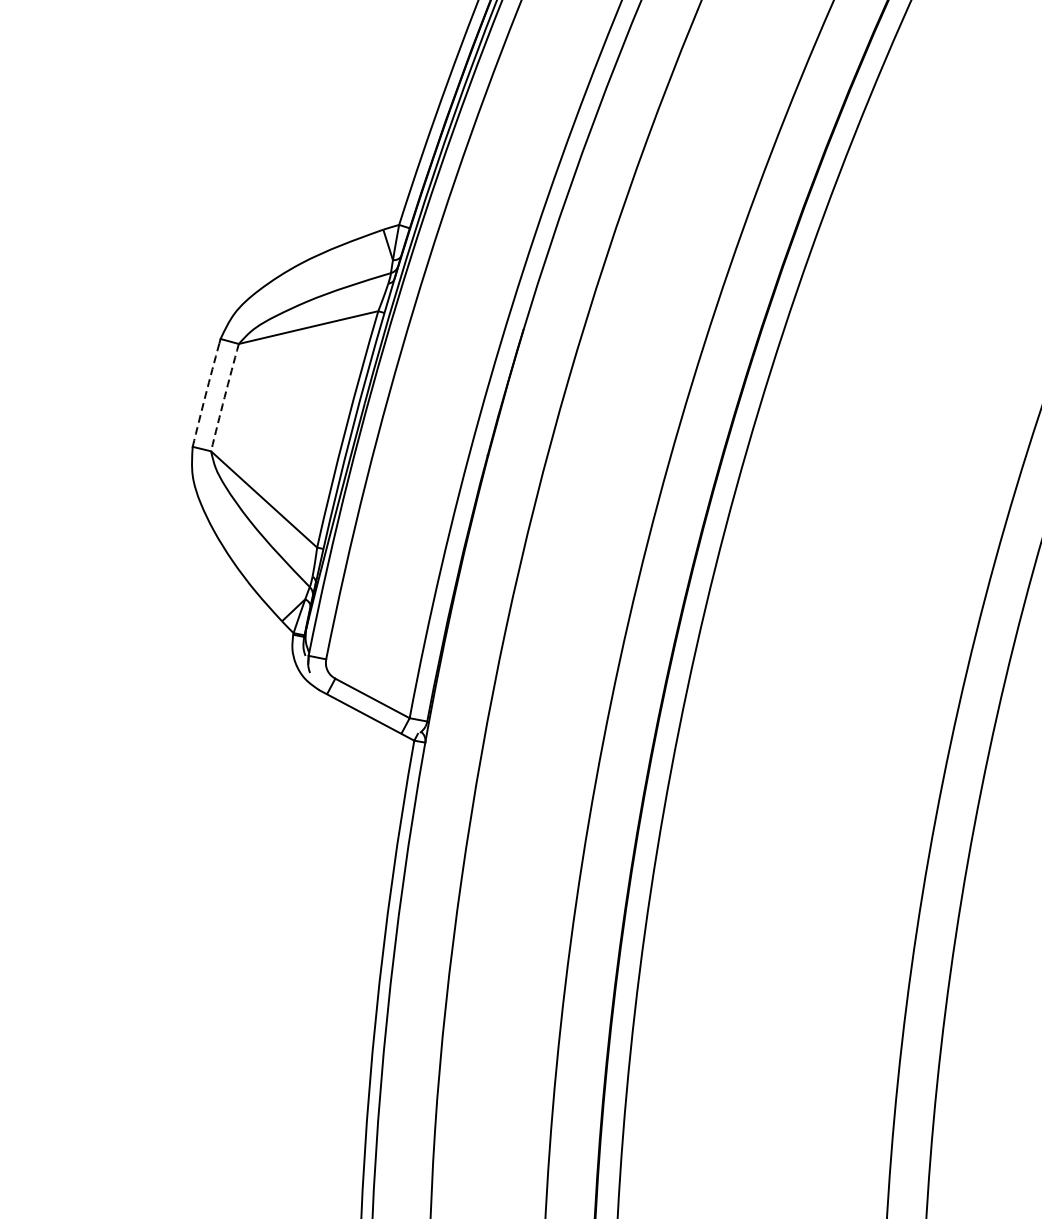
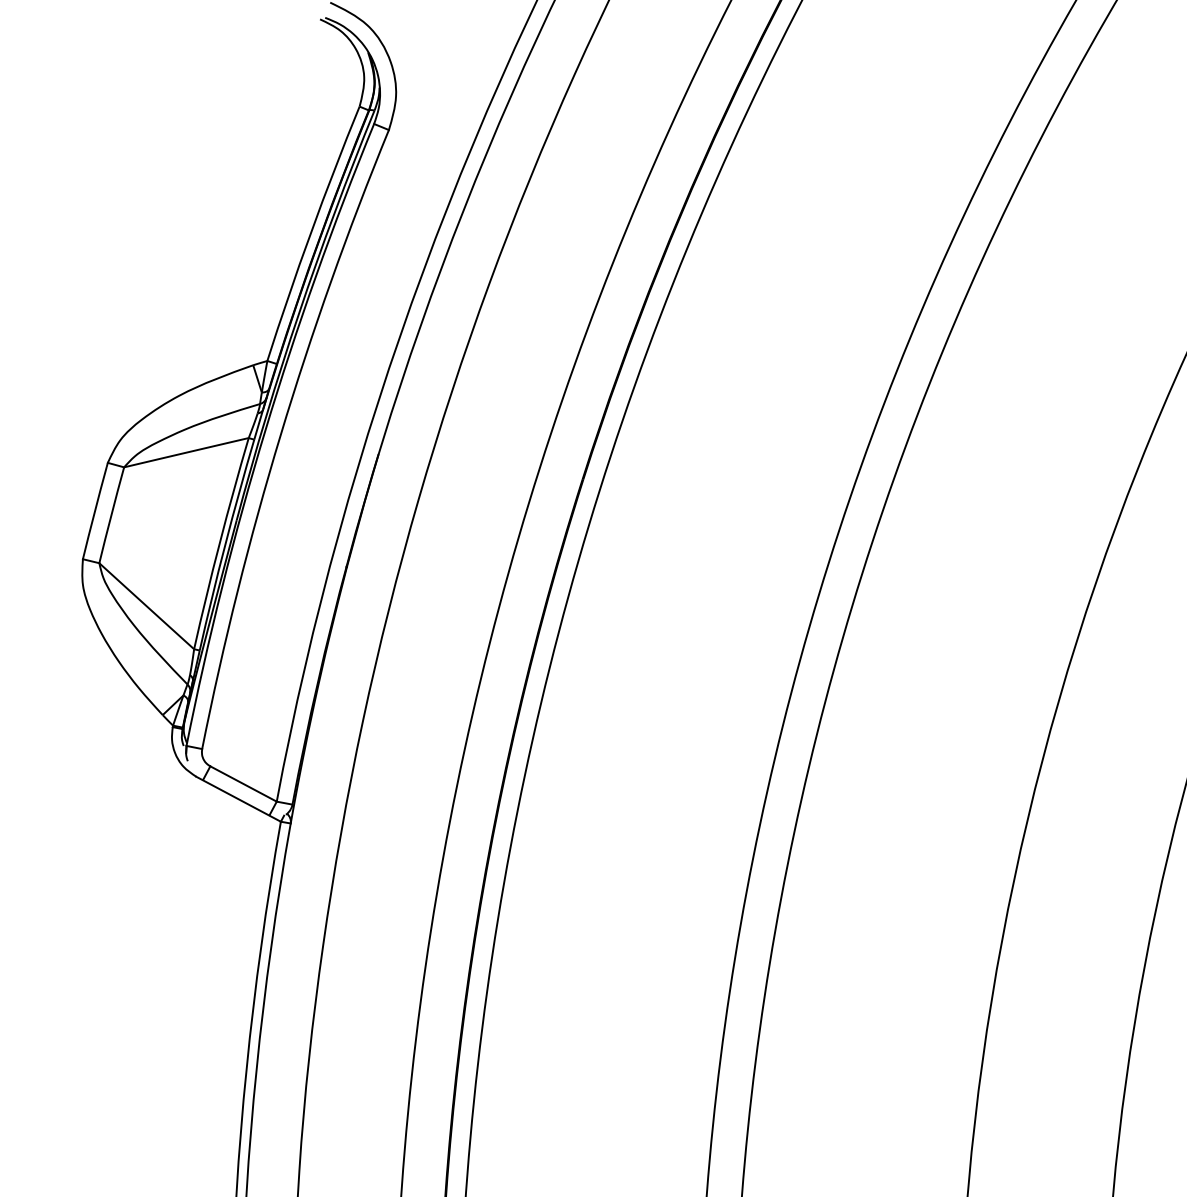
arc: (205, 395) -> (94, 513), dashed -> solid
arc: (224, 397) -> (111, 515), dashed -> solid

